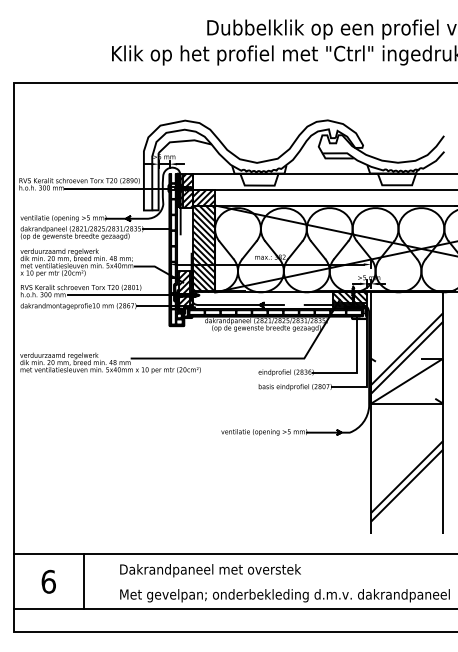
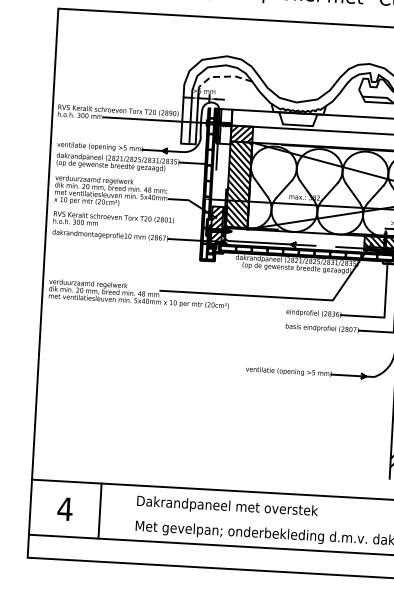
line: (182, 141) -> (223, 76), solid -> dashed
hatch: (185, 190) -> (223, 126), removed
line: (121, 295) -> (153, 227), removed
text: (48, 581) -> (65, 508), 6 -> 4

